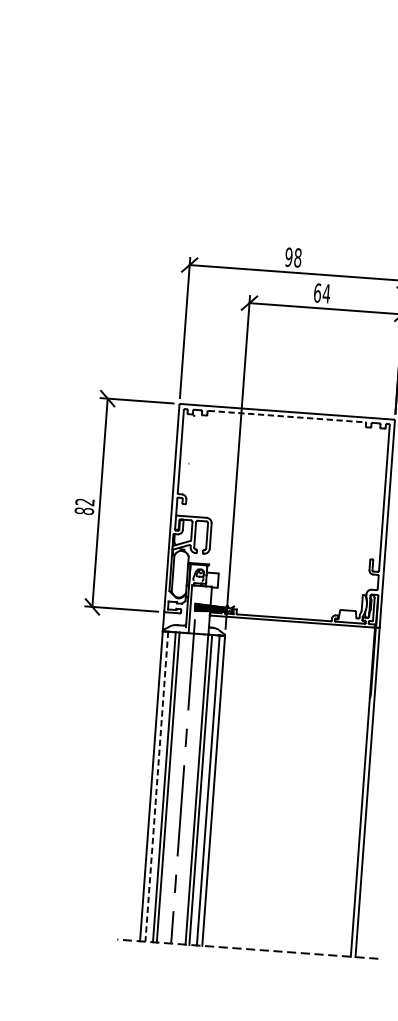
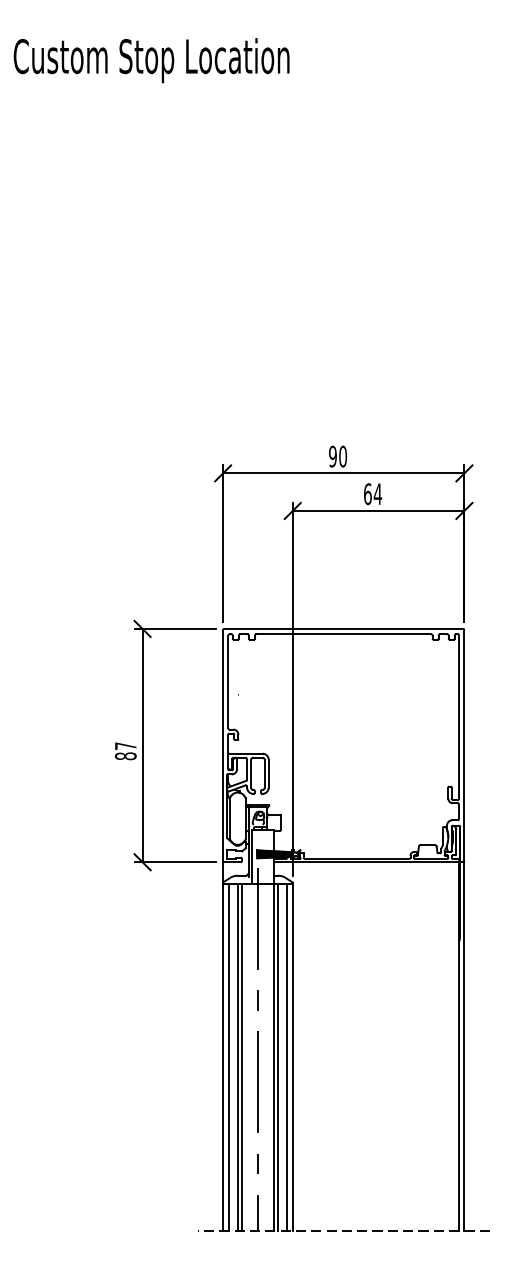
text: (298, 257) -> (343, 456), 98 -> 90
line: (287, 416) -> (344, 634), dashed -> solid
text: (84, 502) -> (125, 746), 82 -> 87
line: (157, 786) -> (229, 1057), dashed -> solid

